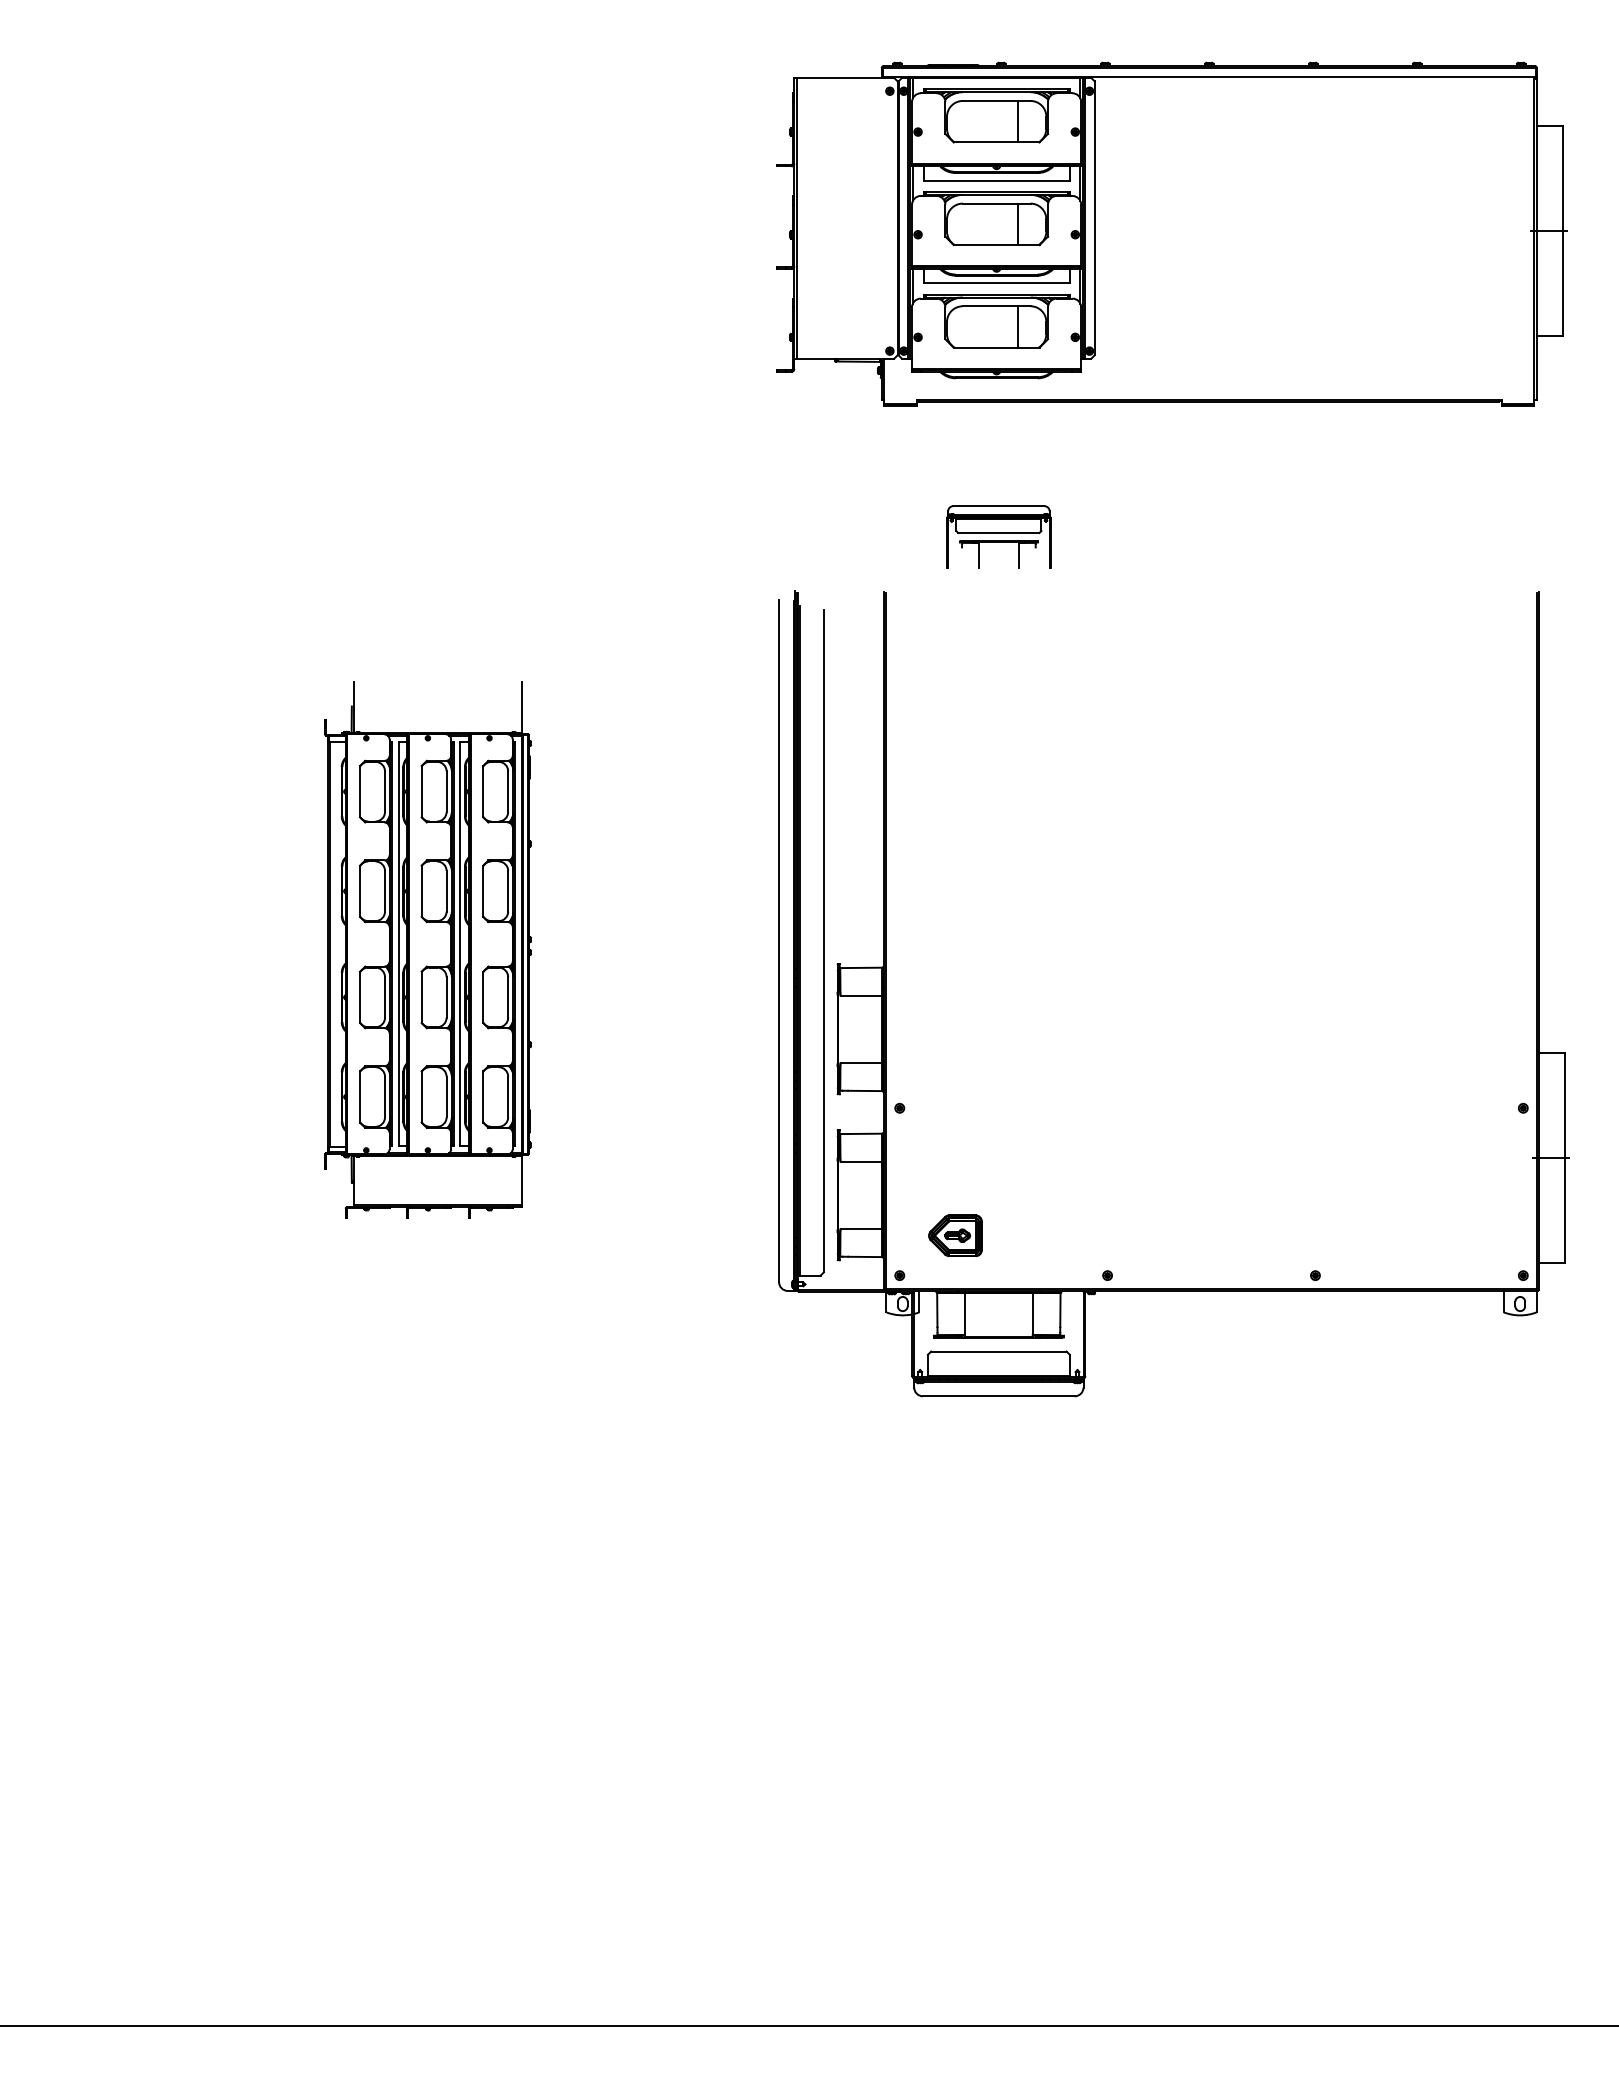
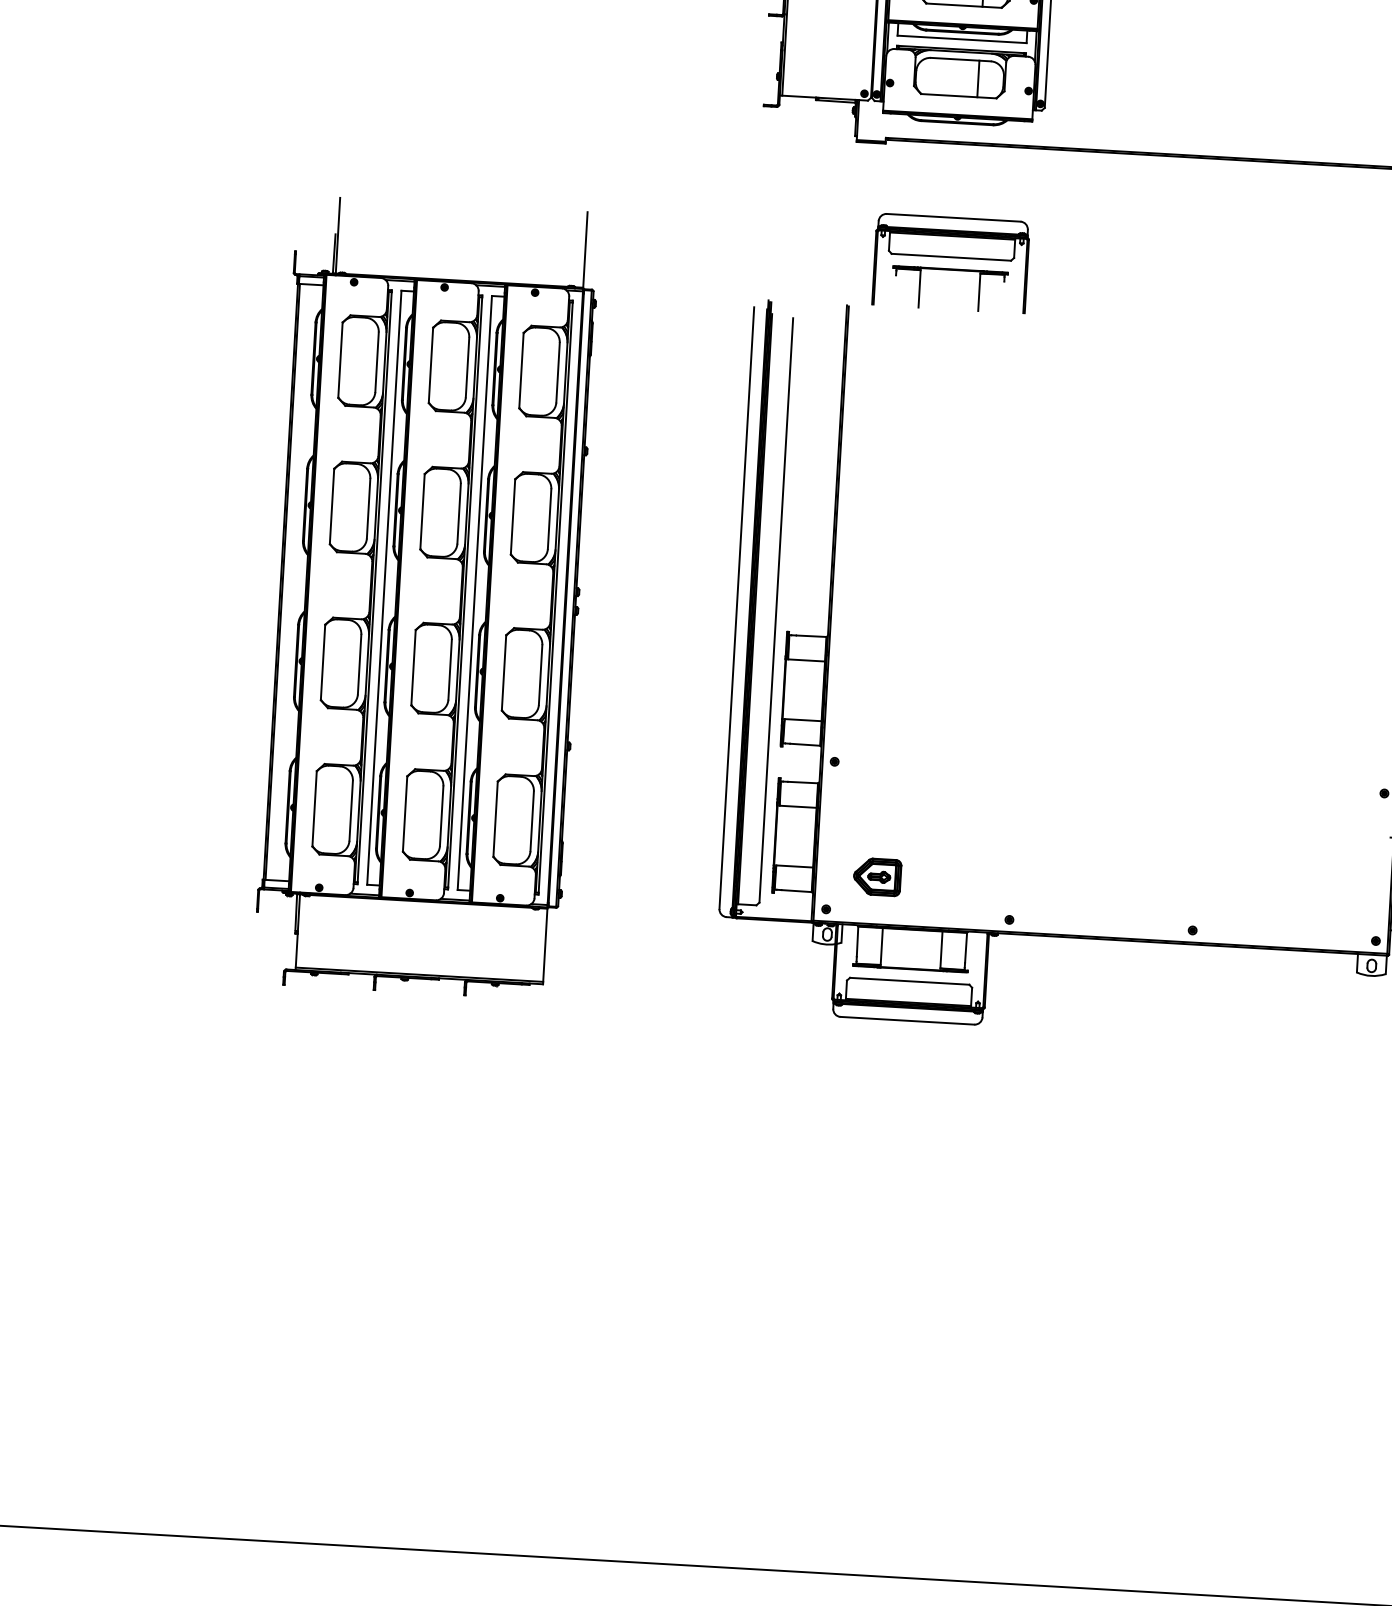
part: (998, 536) -> (950, 262), size x1.67
part: (427, 949) -> (426, 597), size x1.67

